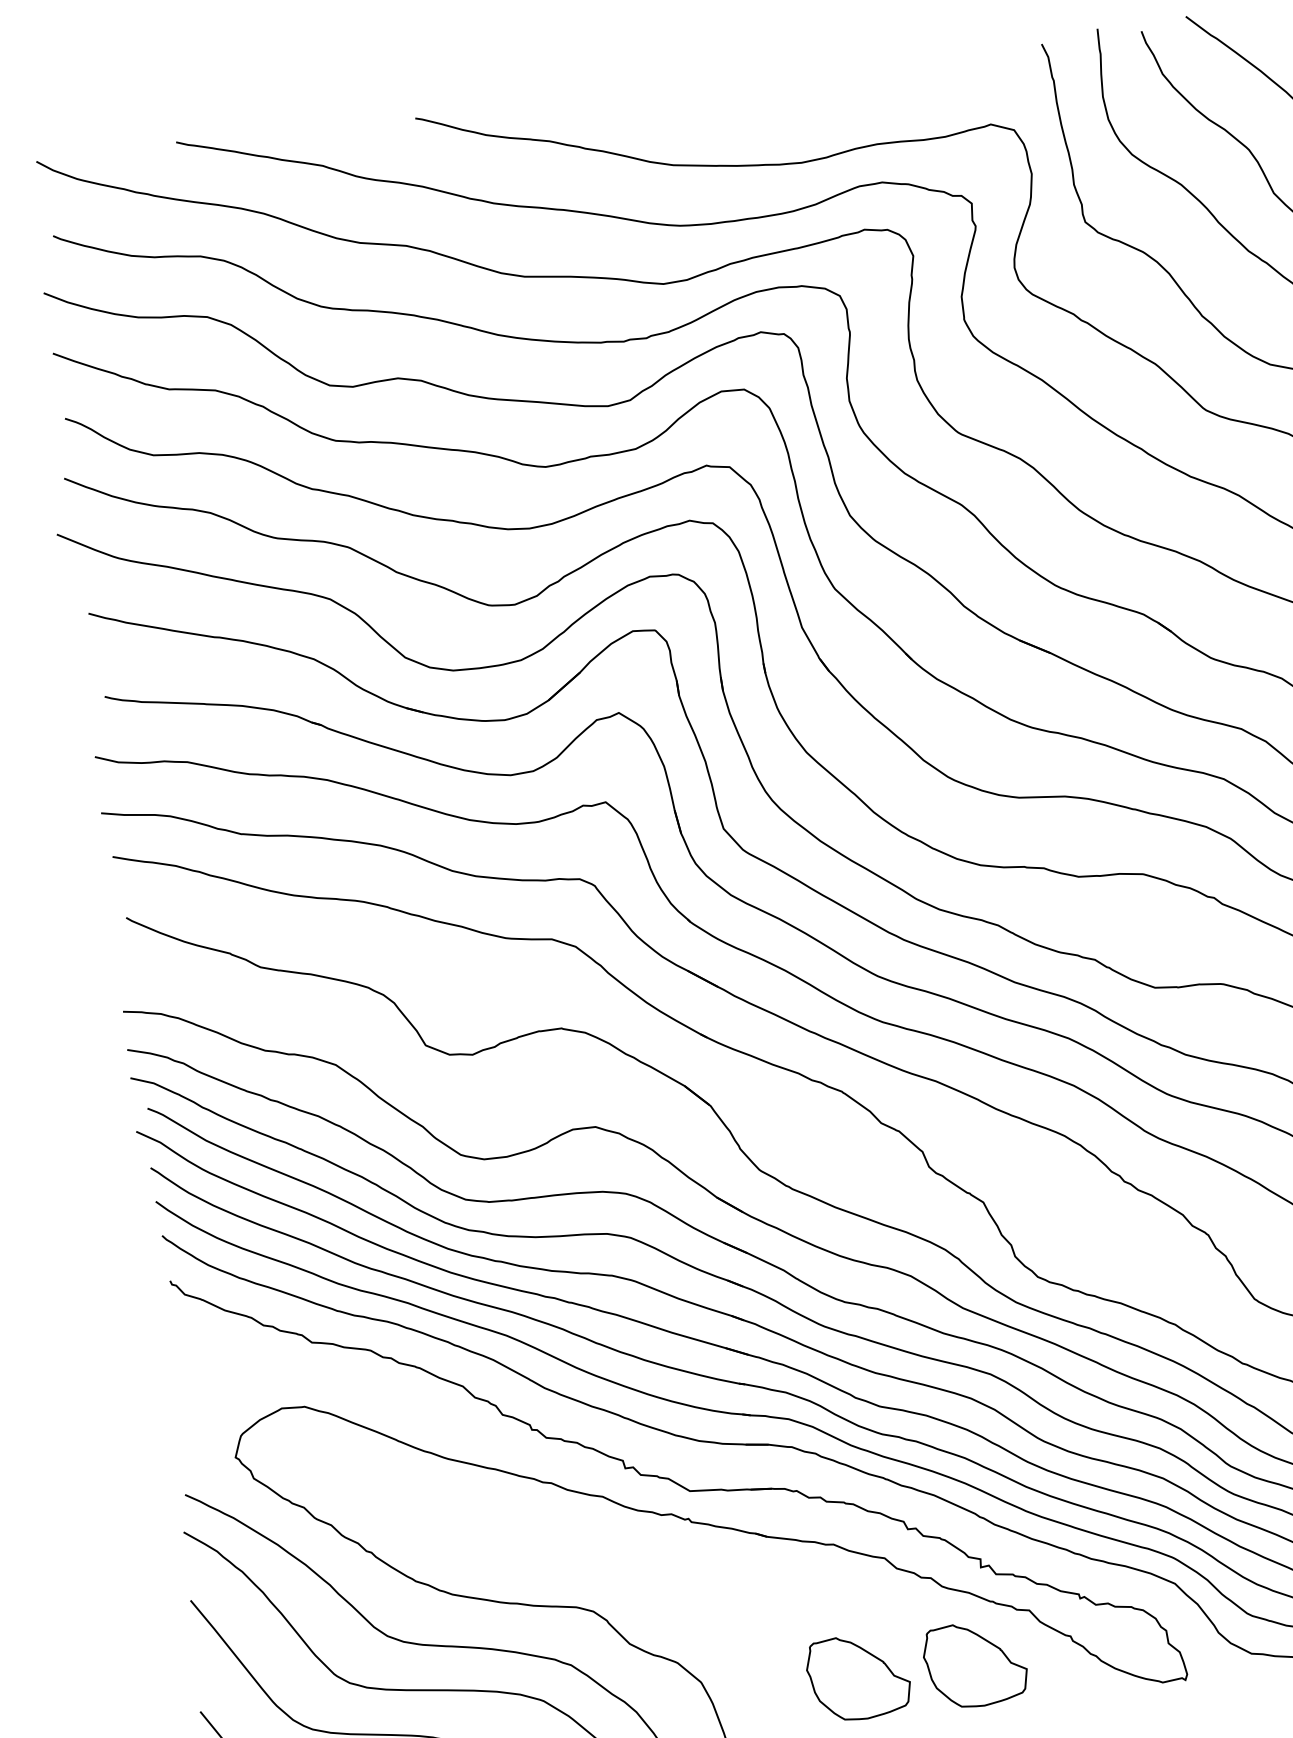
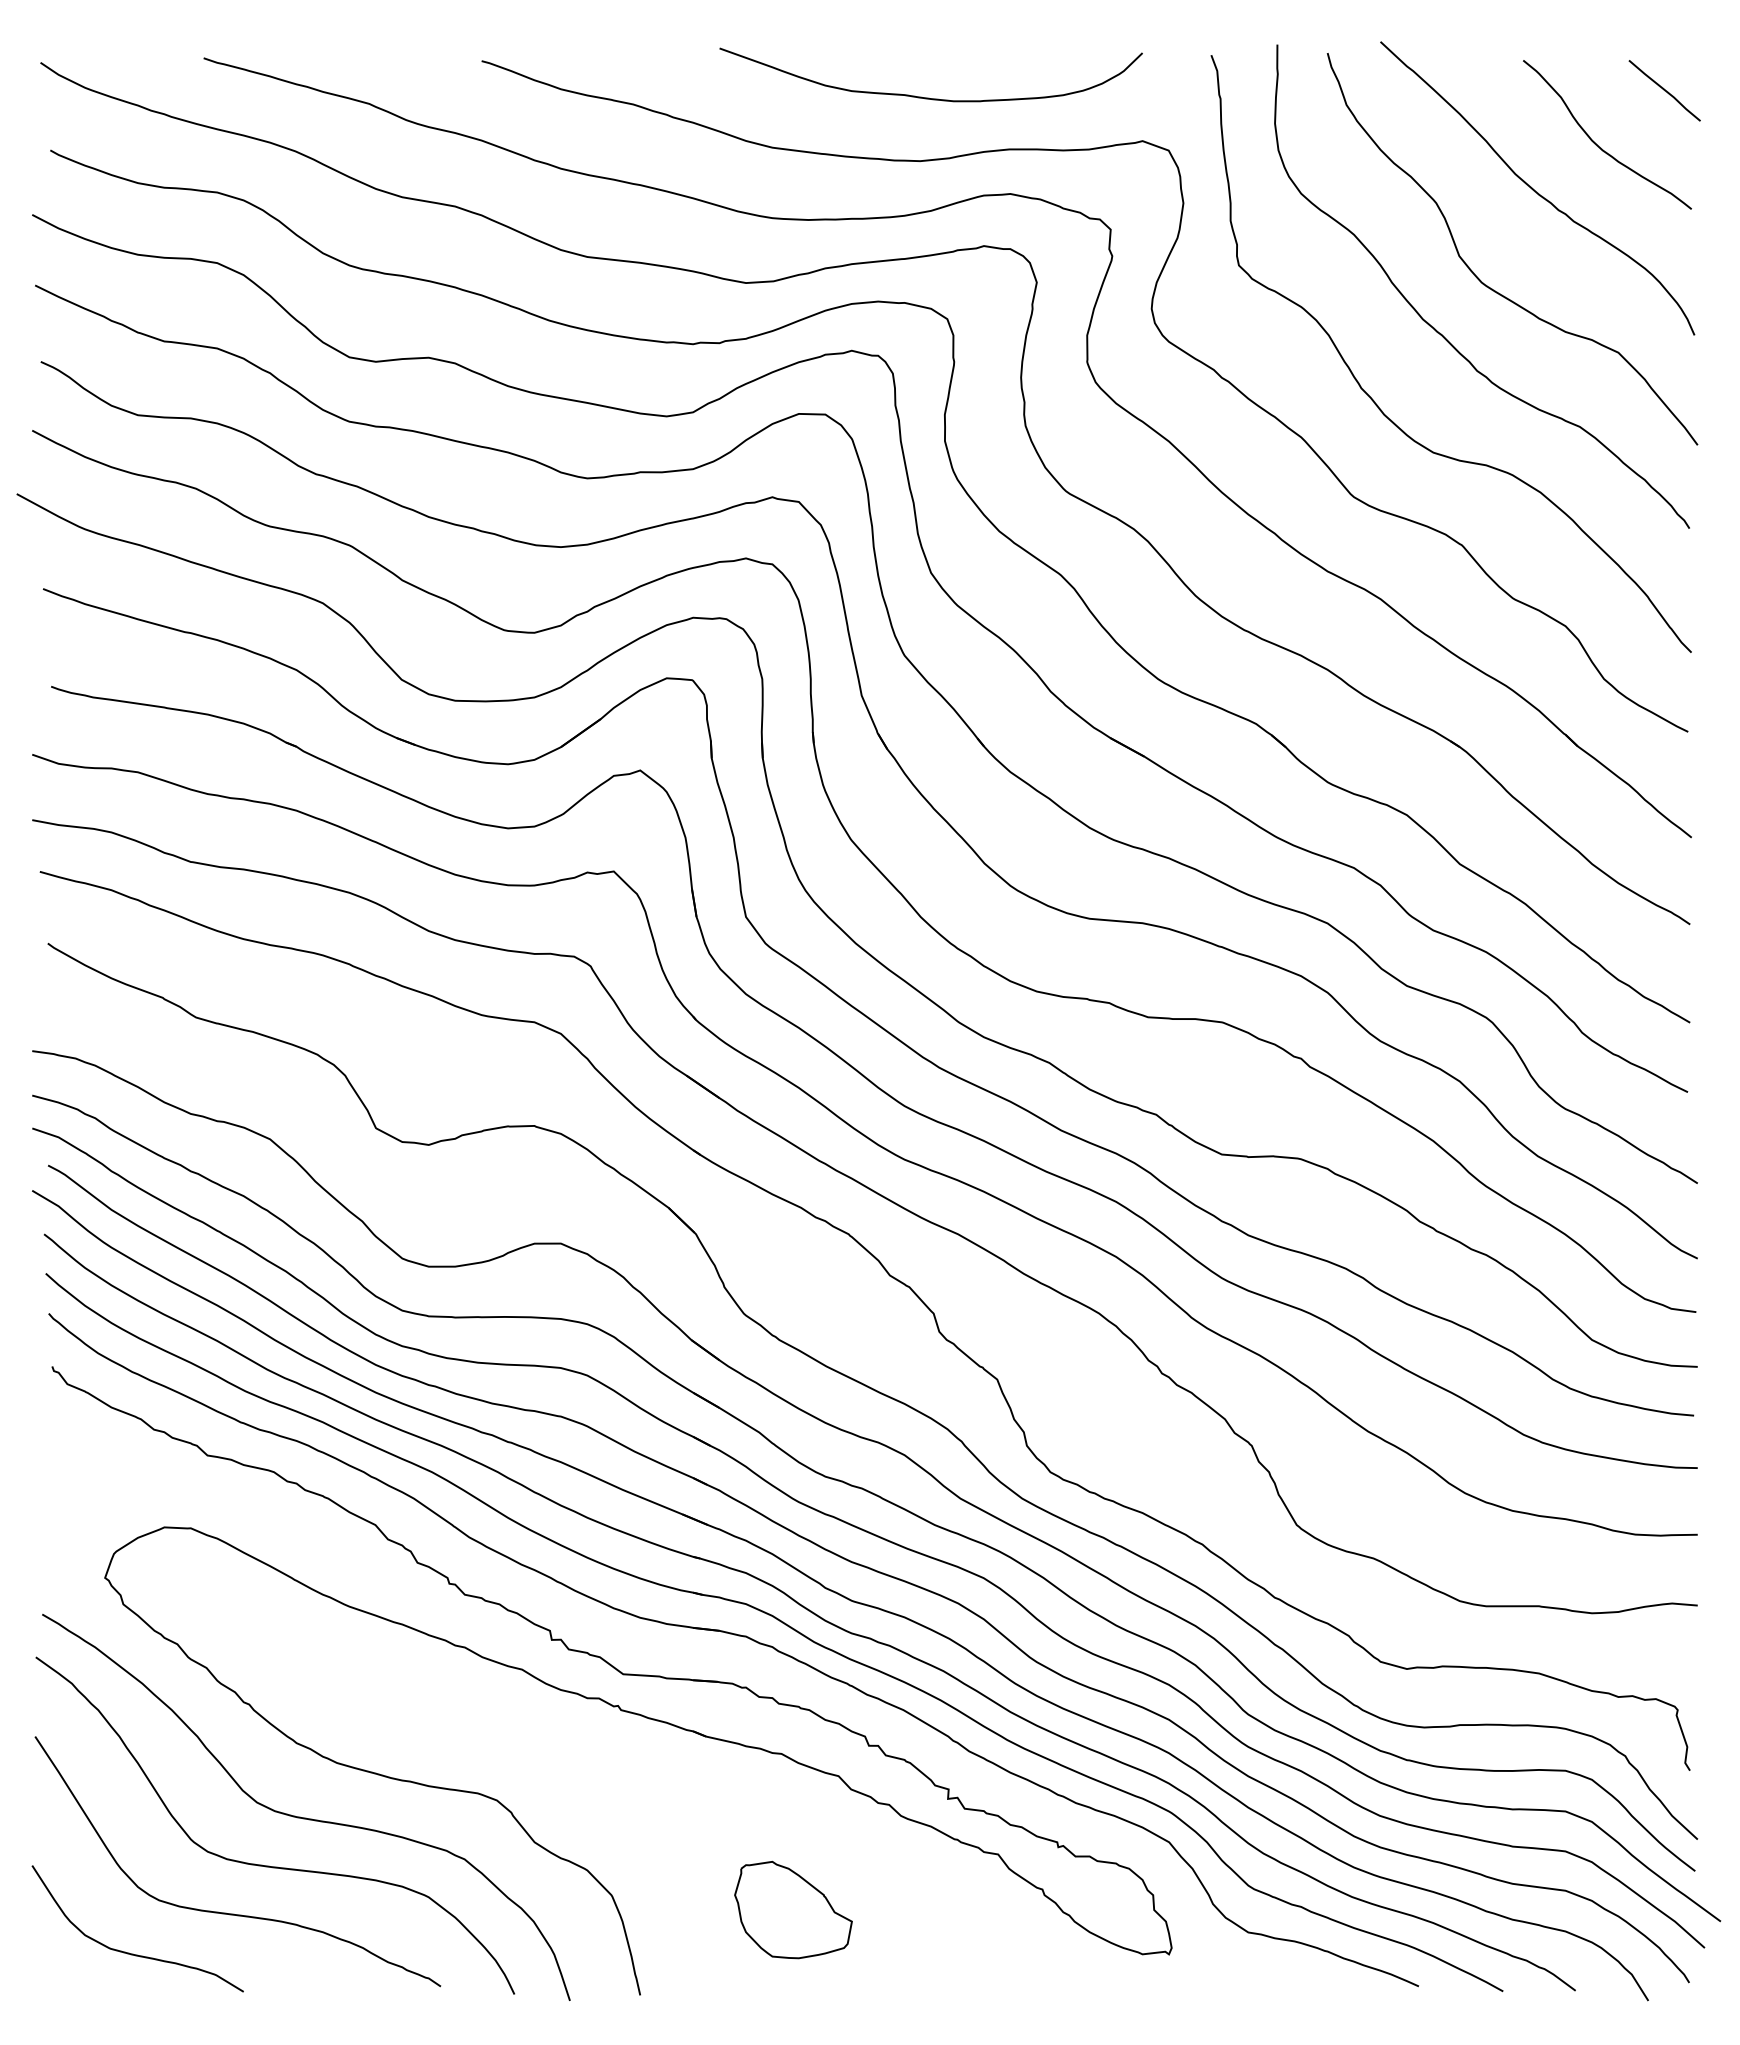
curve: (803, 107) -> (929, 97), added
part: (975, 1664) -> (929, 1909), removed

